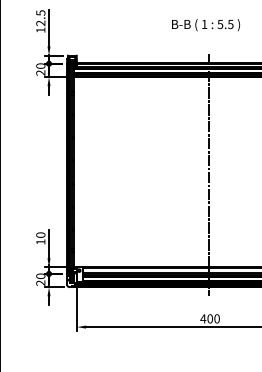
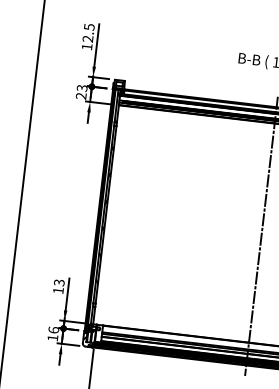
text: (40, 65) -> (81, 87), 20 -> 23
text: (40, 234) -> (59, 282), 10 -> 13
text: (40, 279) -> (52, 333), 20 -> 16

